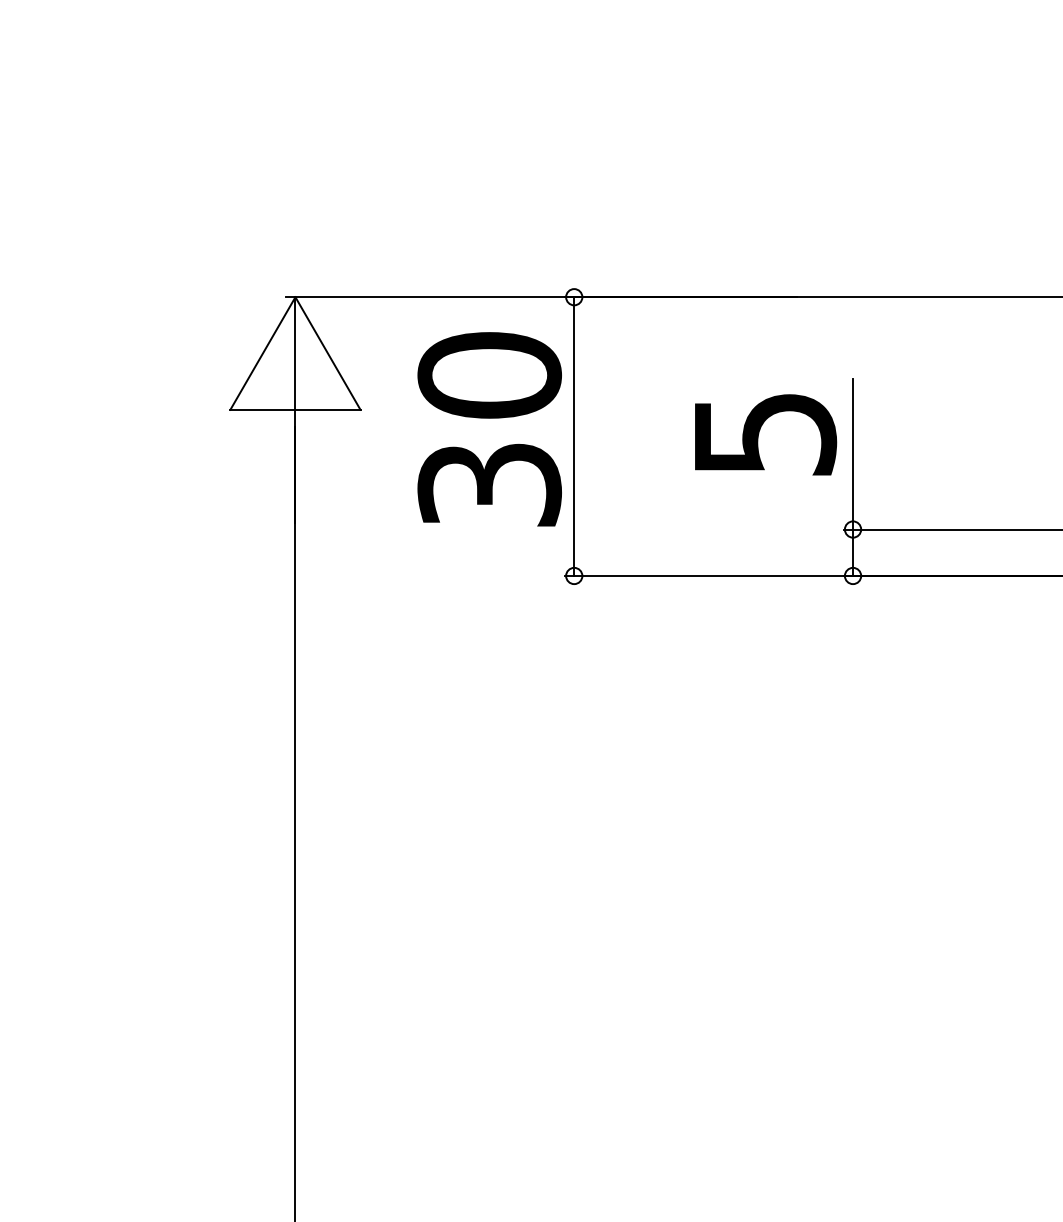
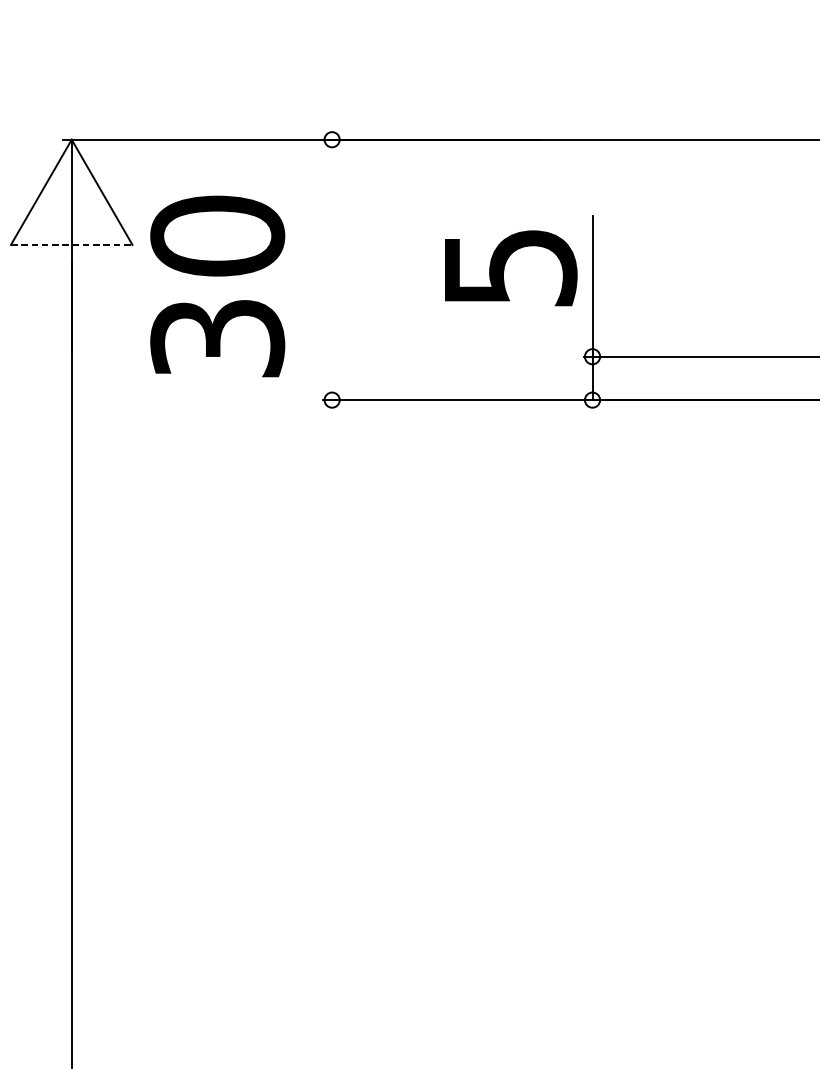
line: (295, 409) -> (71, 244), solid -> dashed
text: (489, 429) -> (217, 286), moved
line: (574, 436) -> (332, 269), removed

